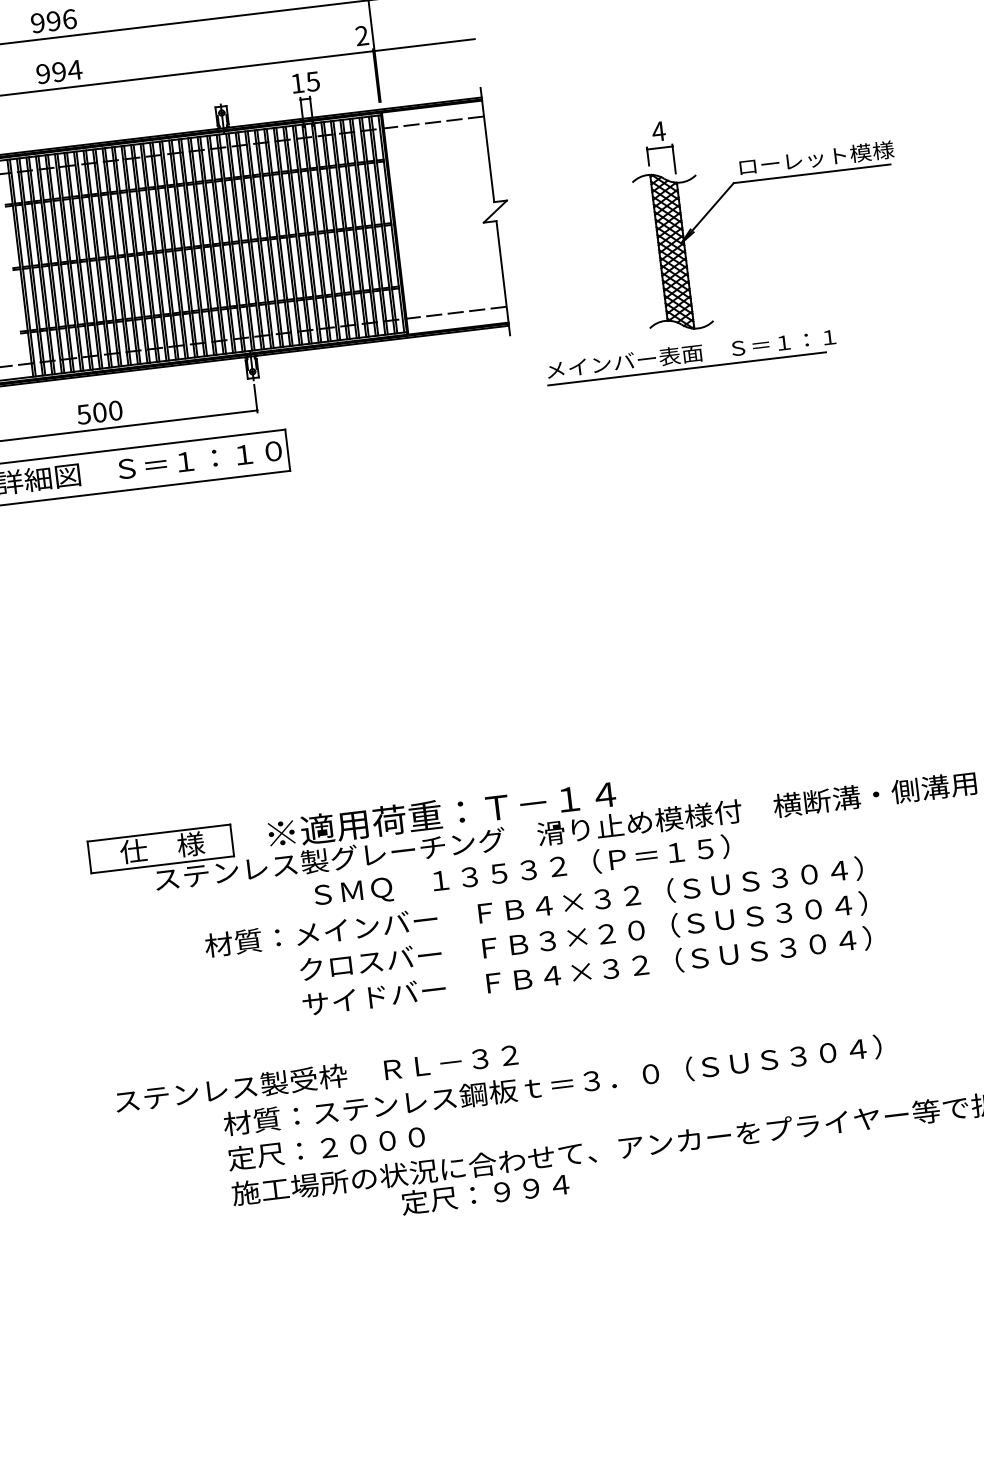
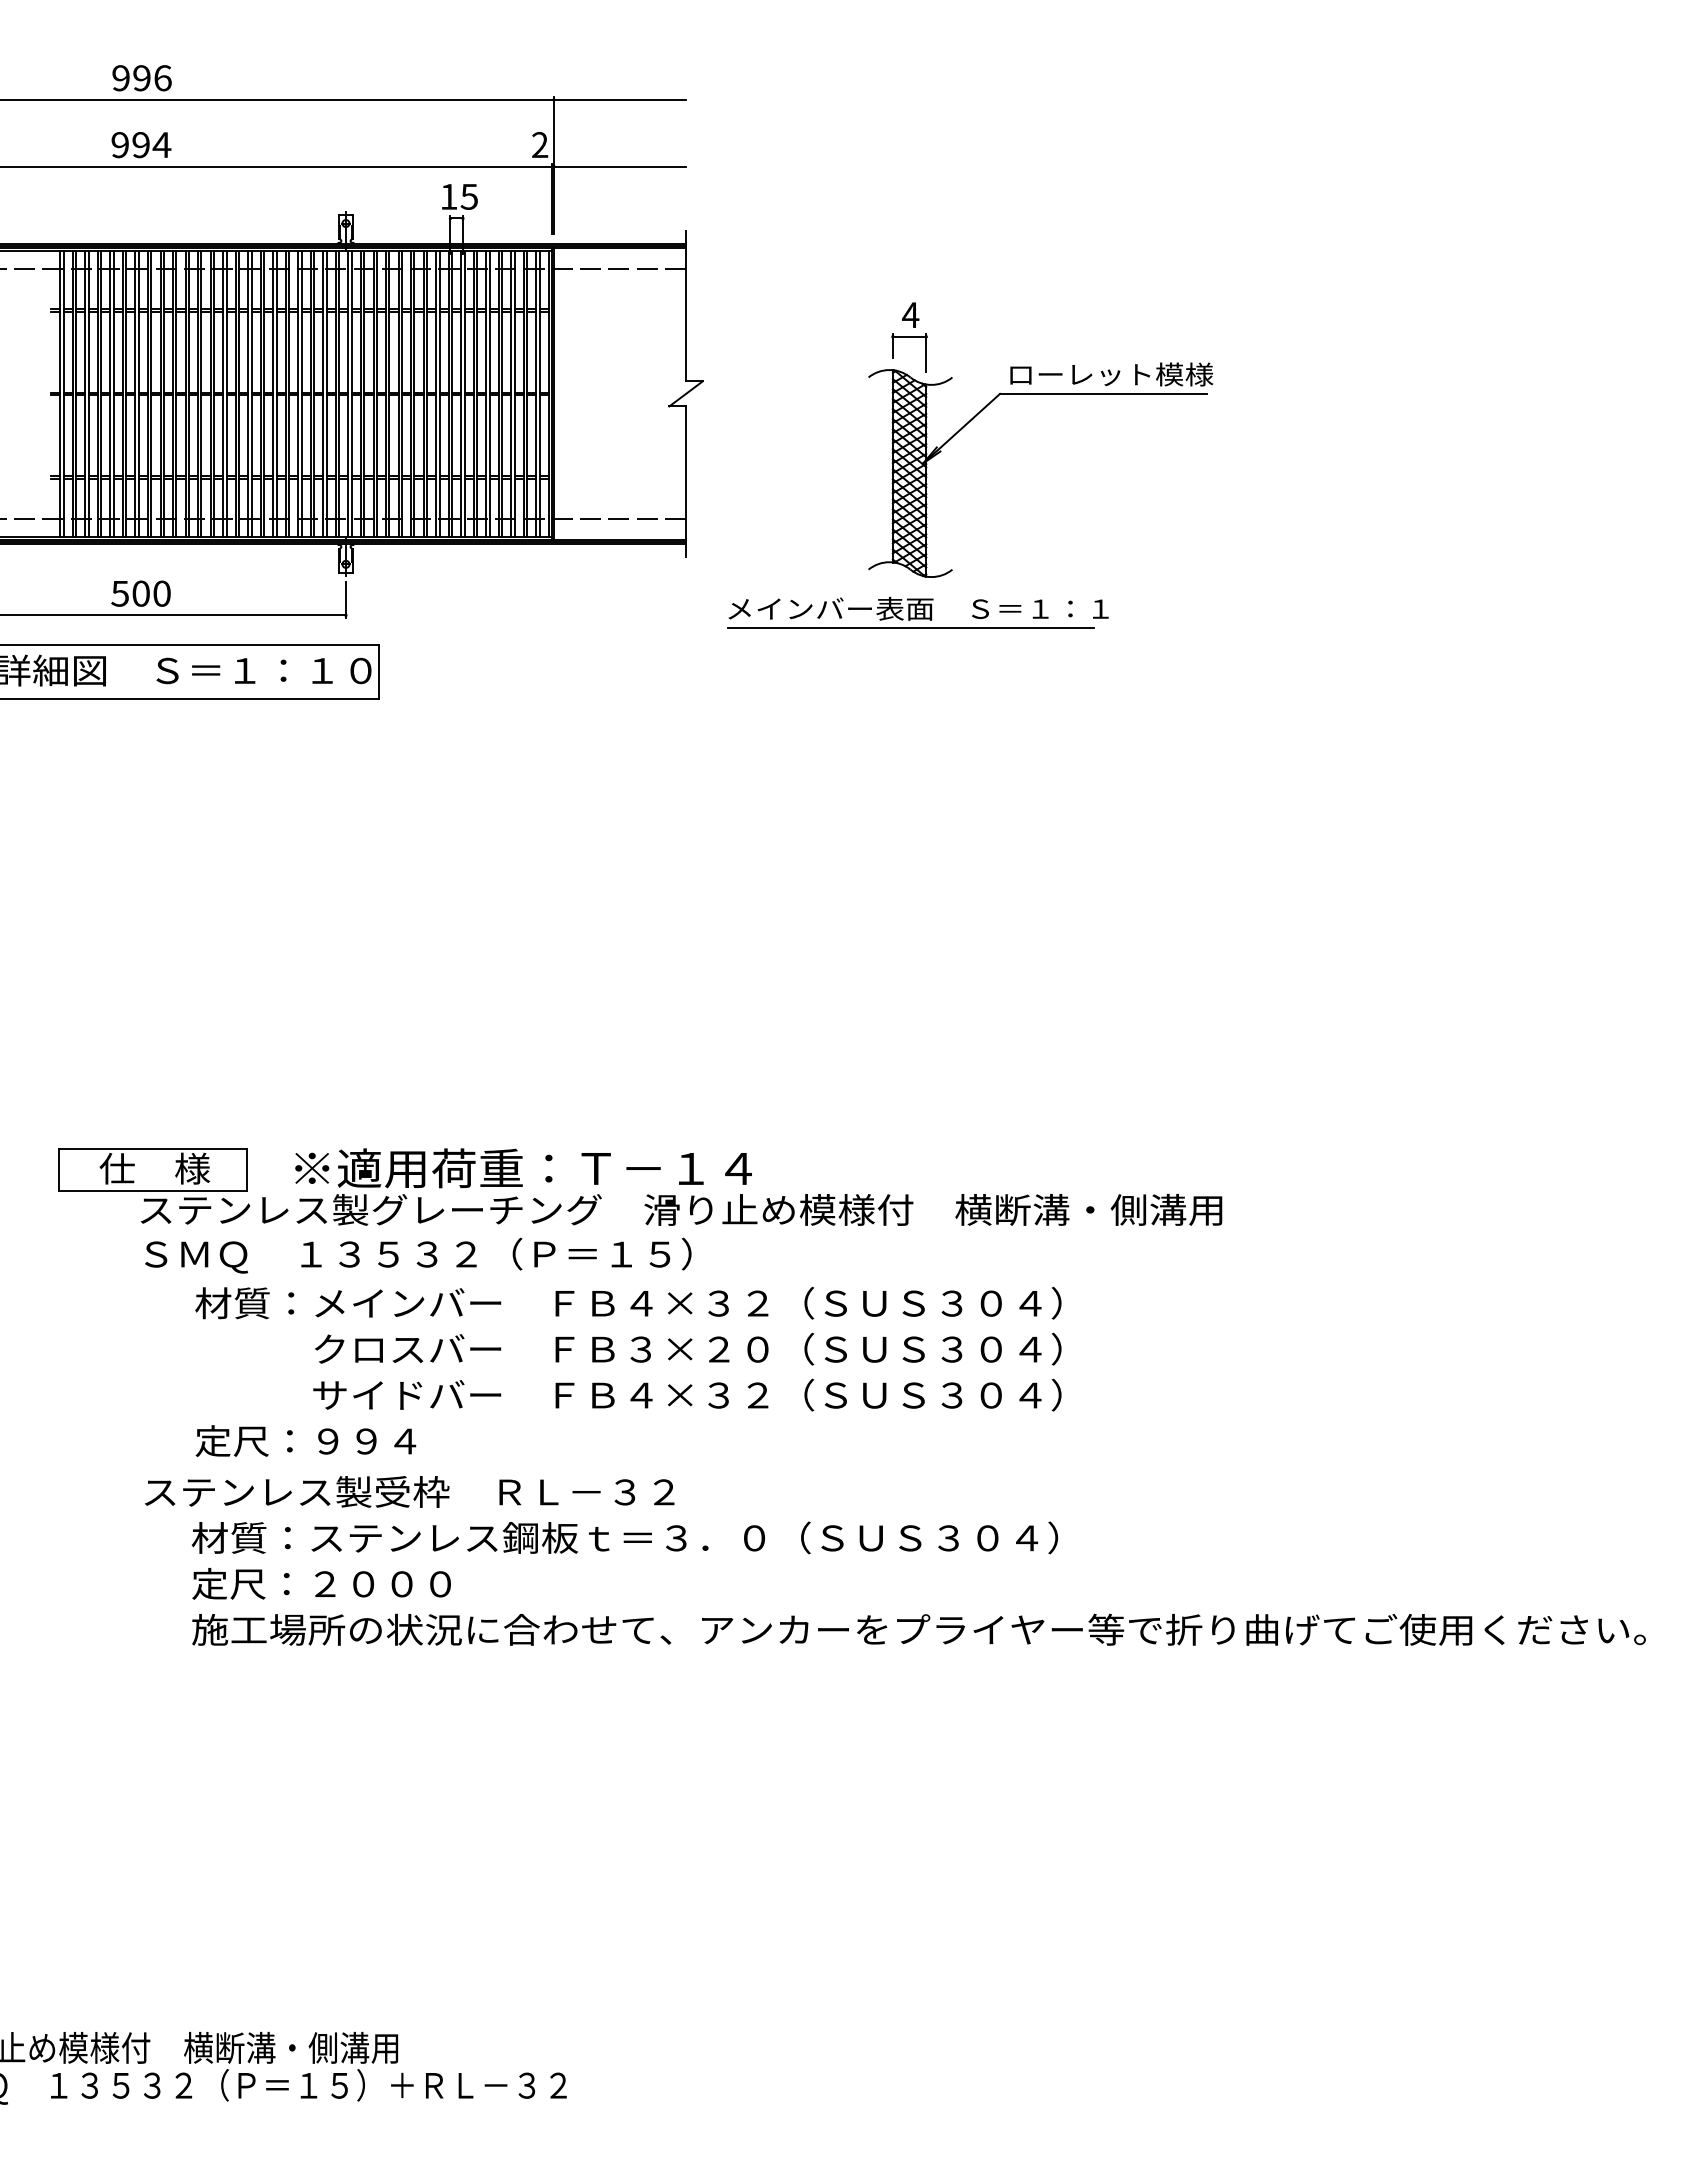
text: (522, 871) -> (418, 1255), moved
text: (316, 1077) -> (409, 1491), moved
text: (484, 1193) -> (305, 1440), moved

